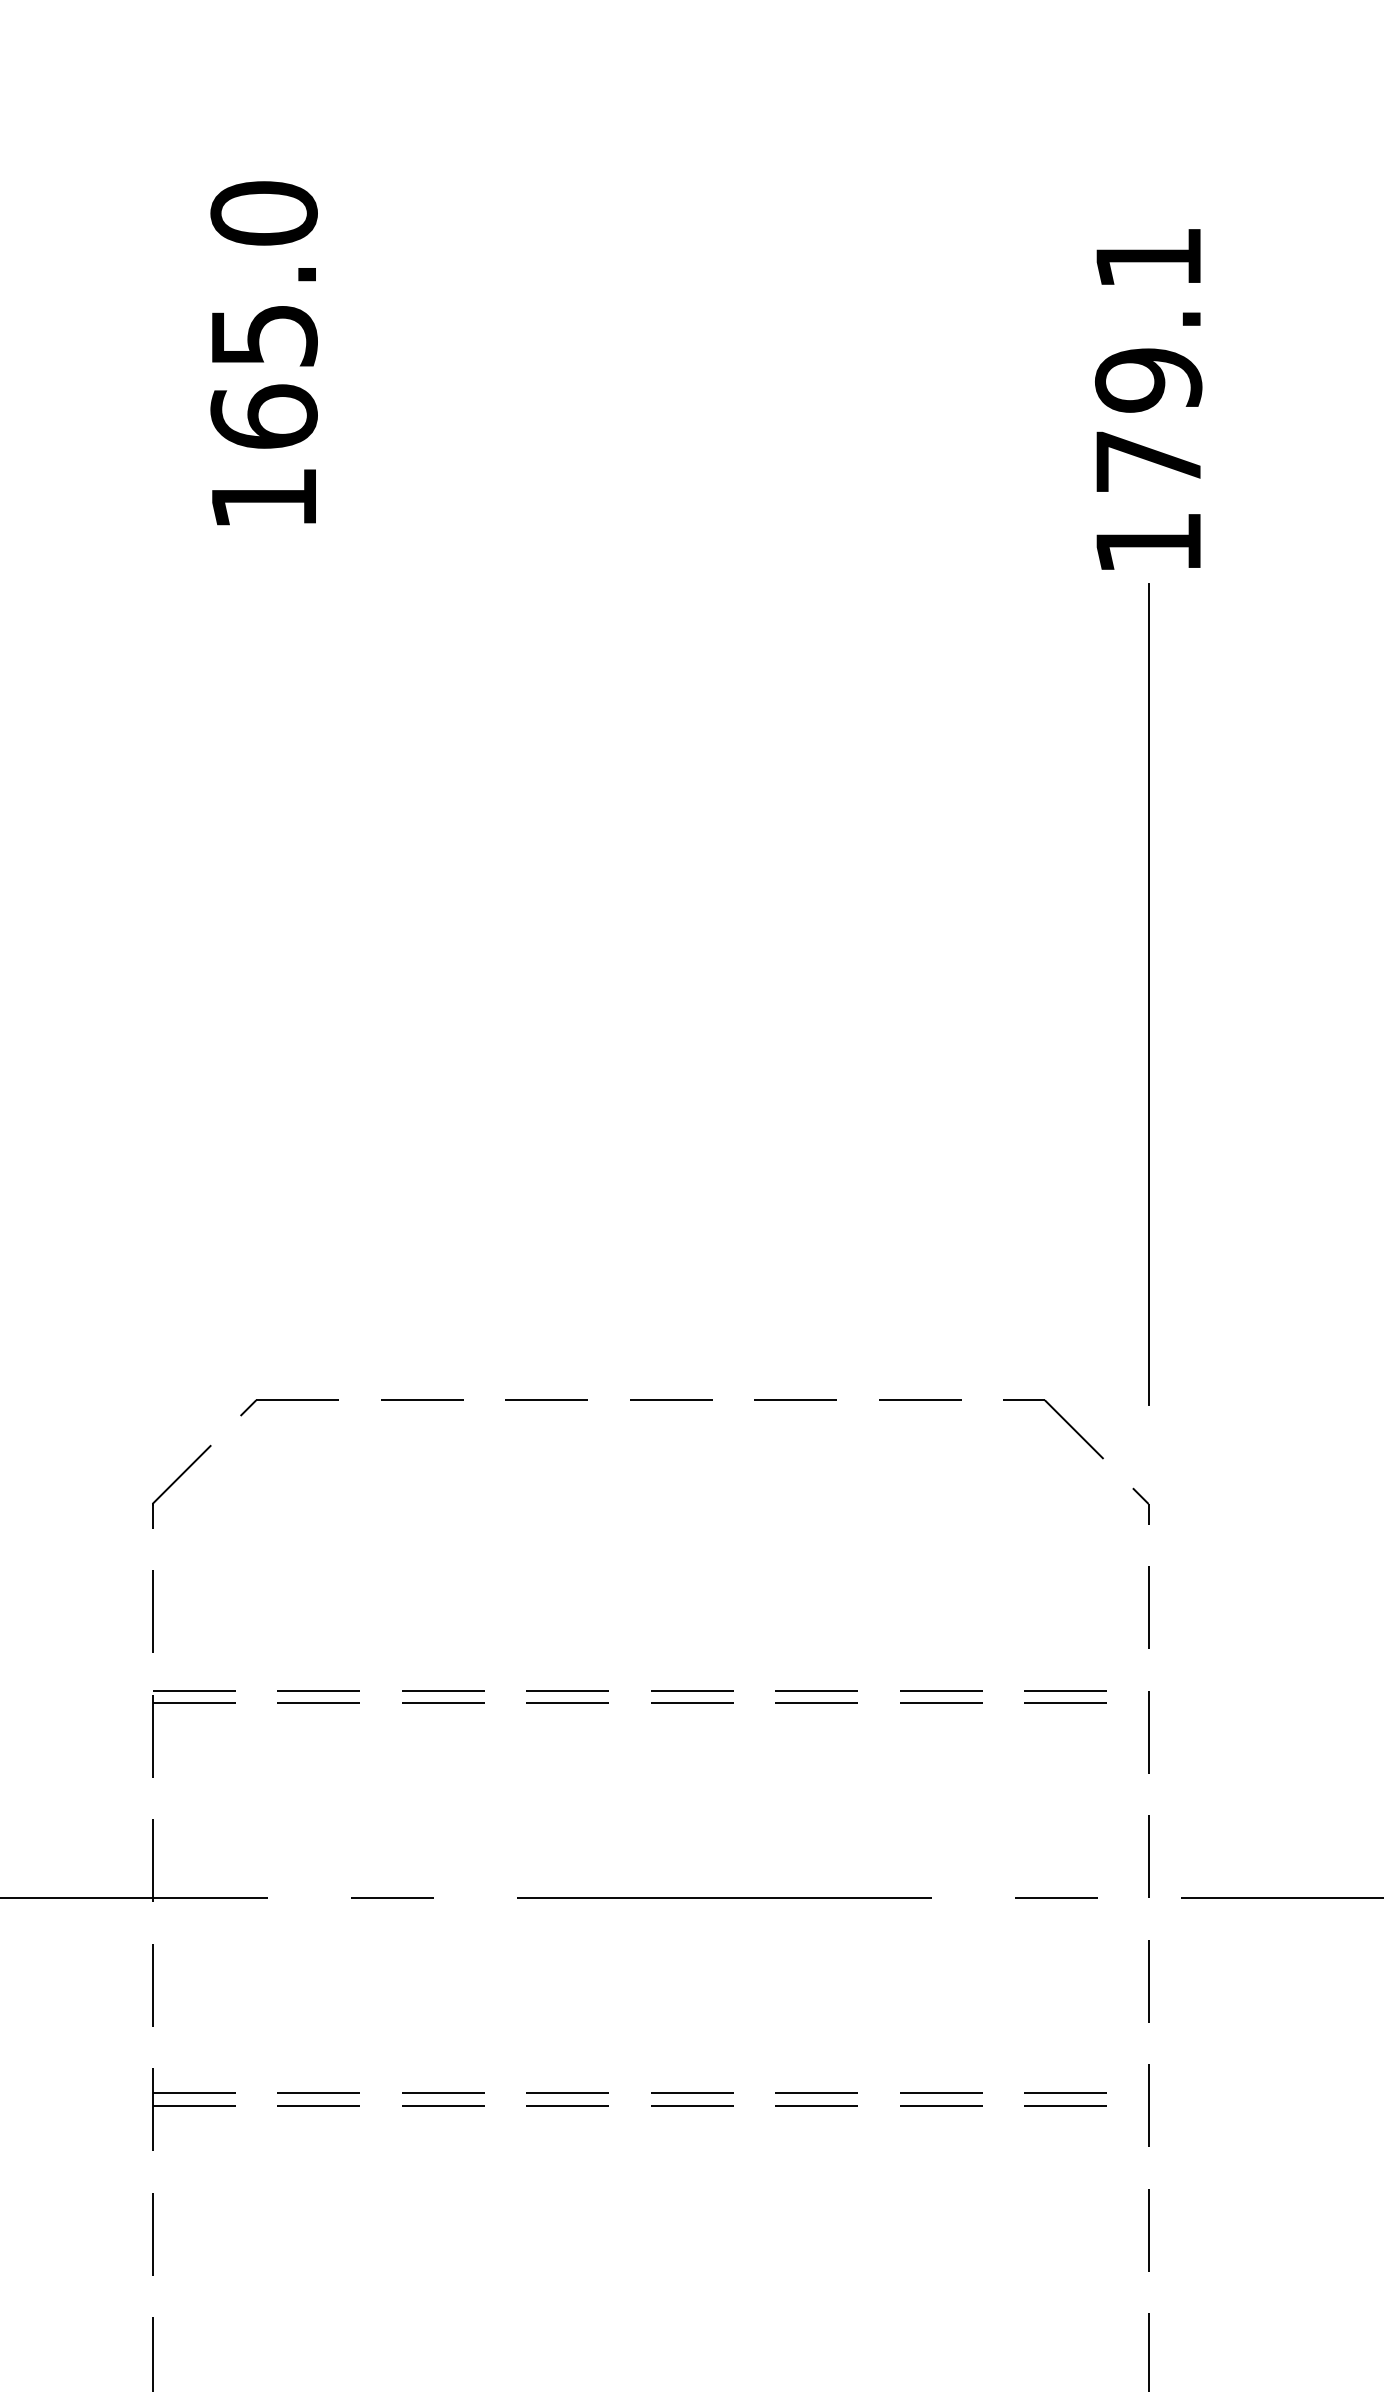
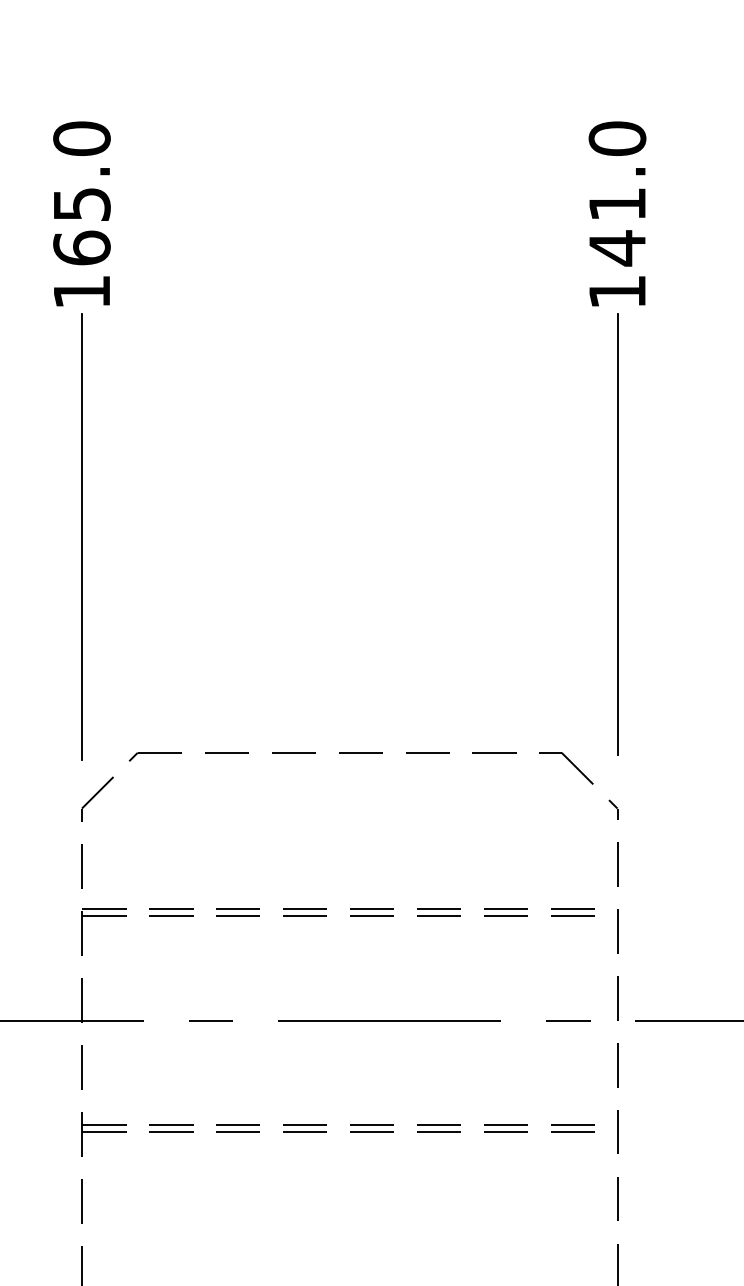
text: (263, 352) -> (81, 213), moved
text: (1148, 359) -> (617, 193), 179.1 -> 141.0
line: (151, 997) -> (81, 536), added

